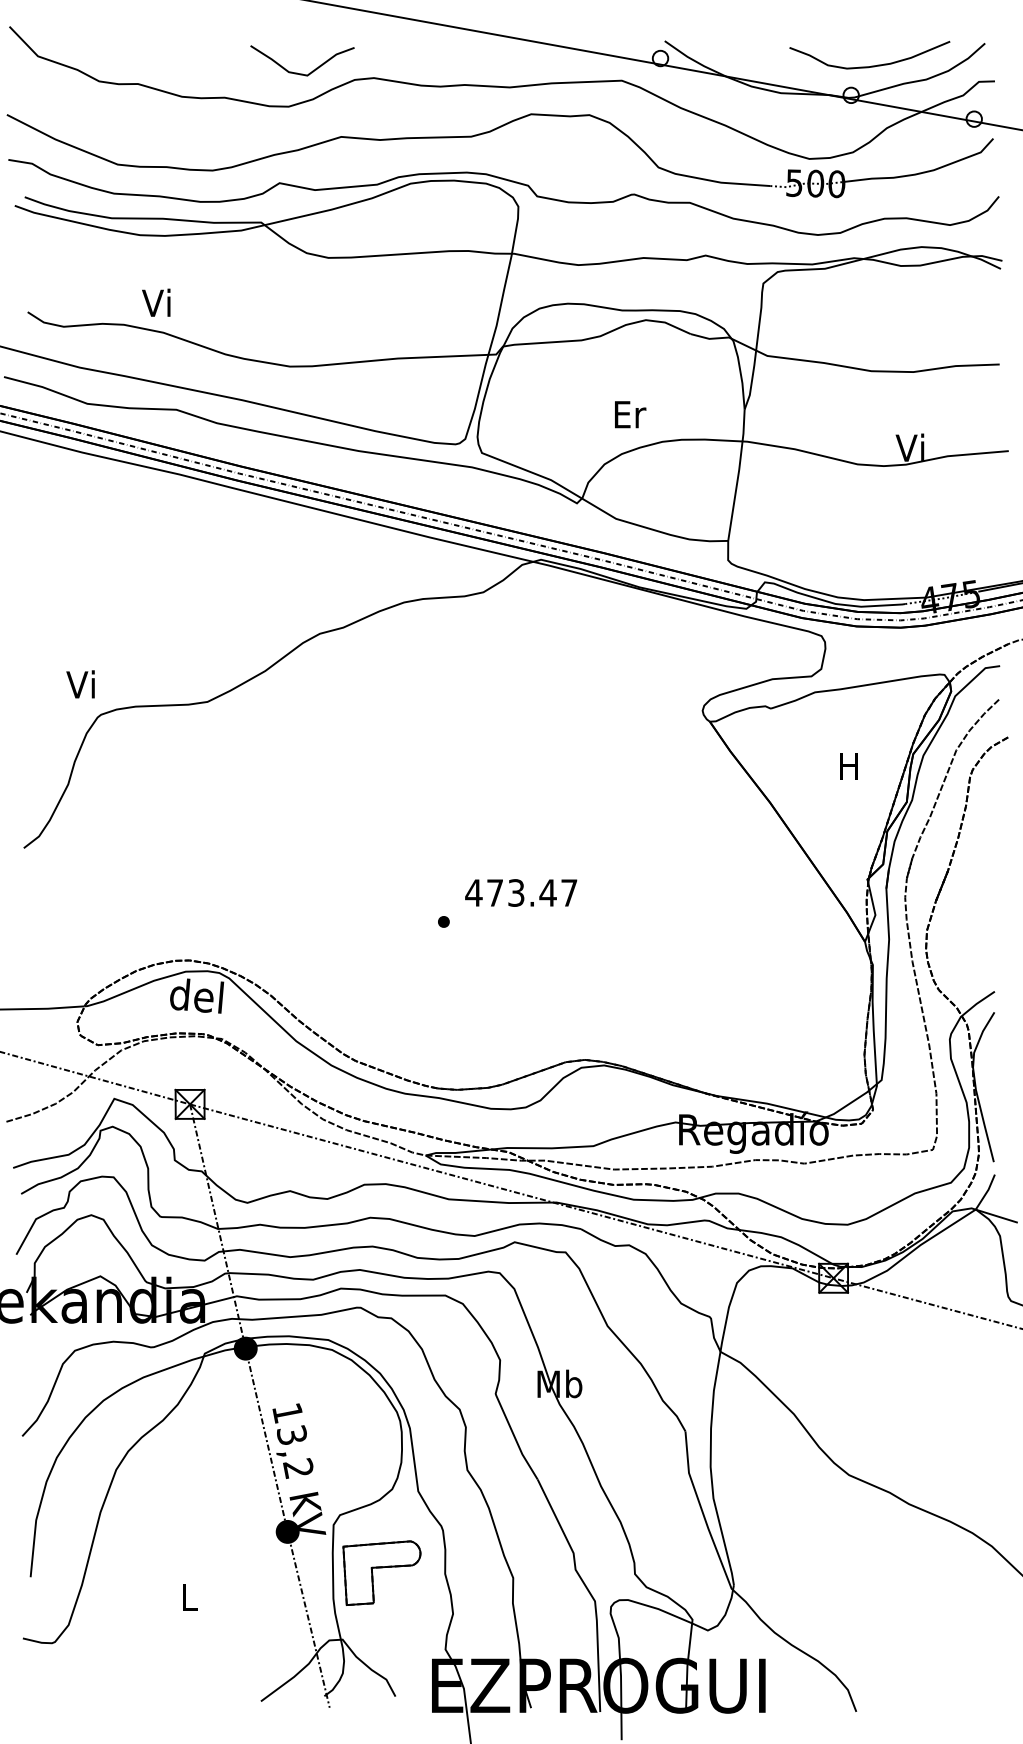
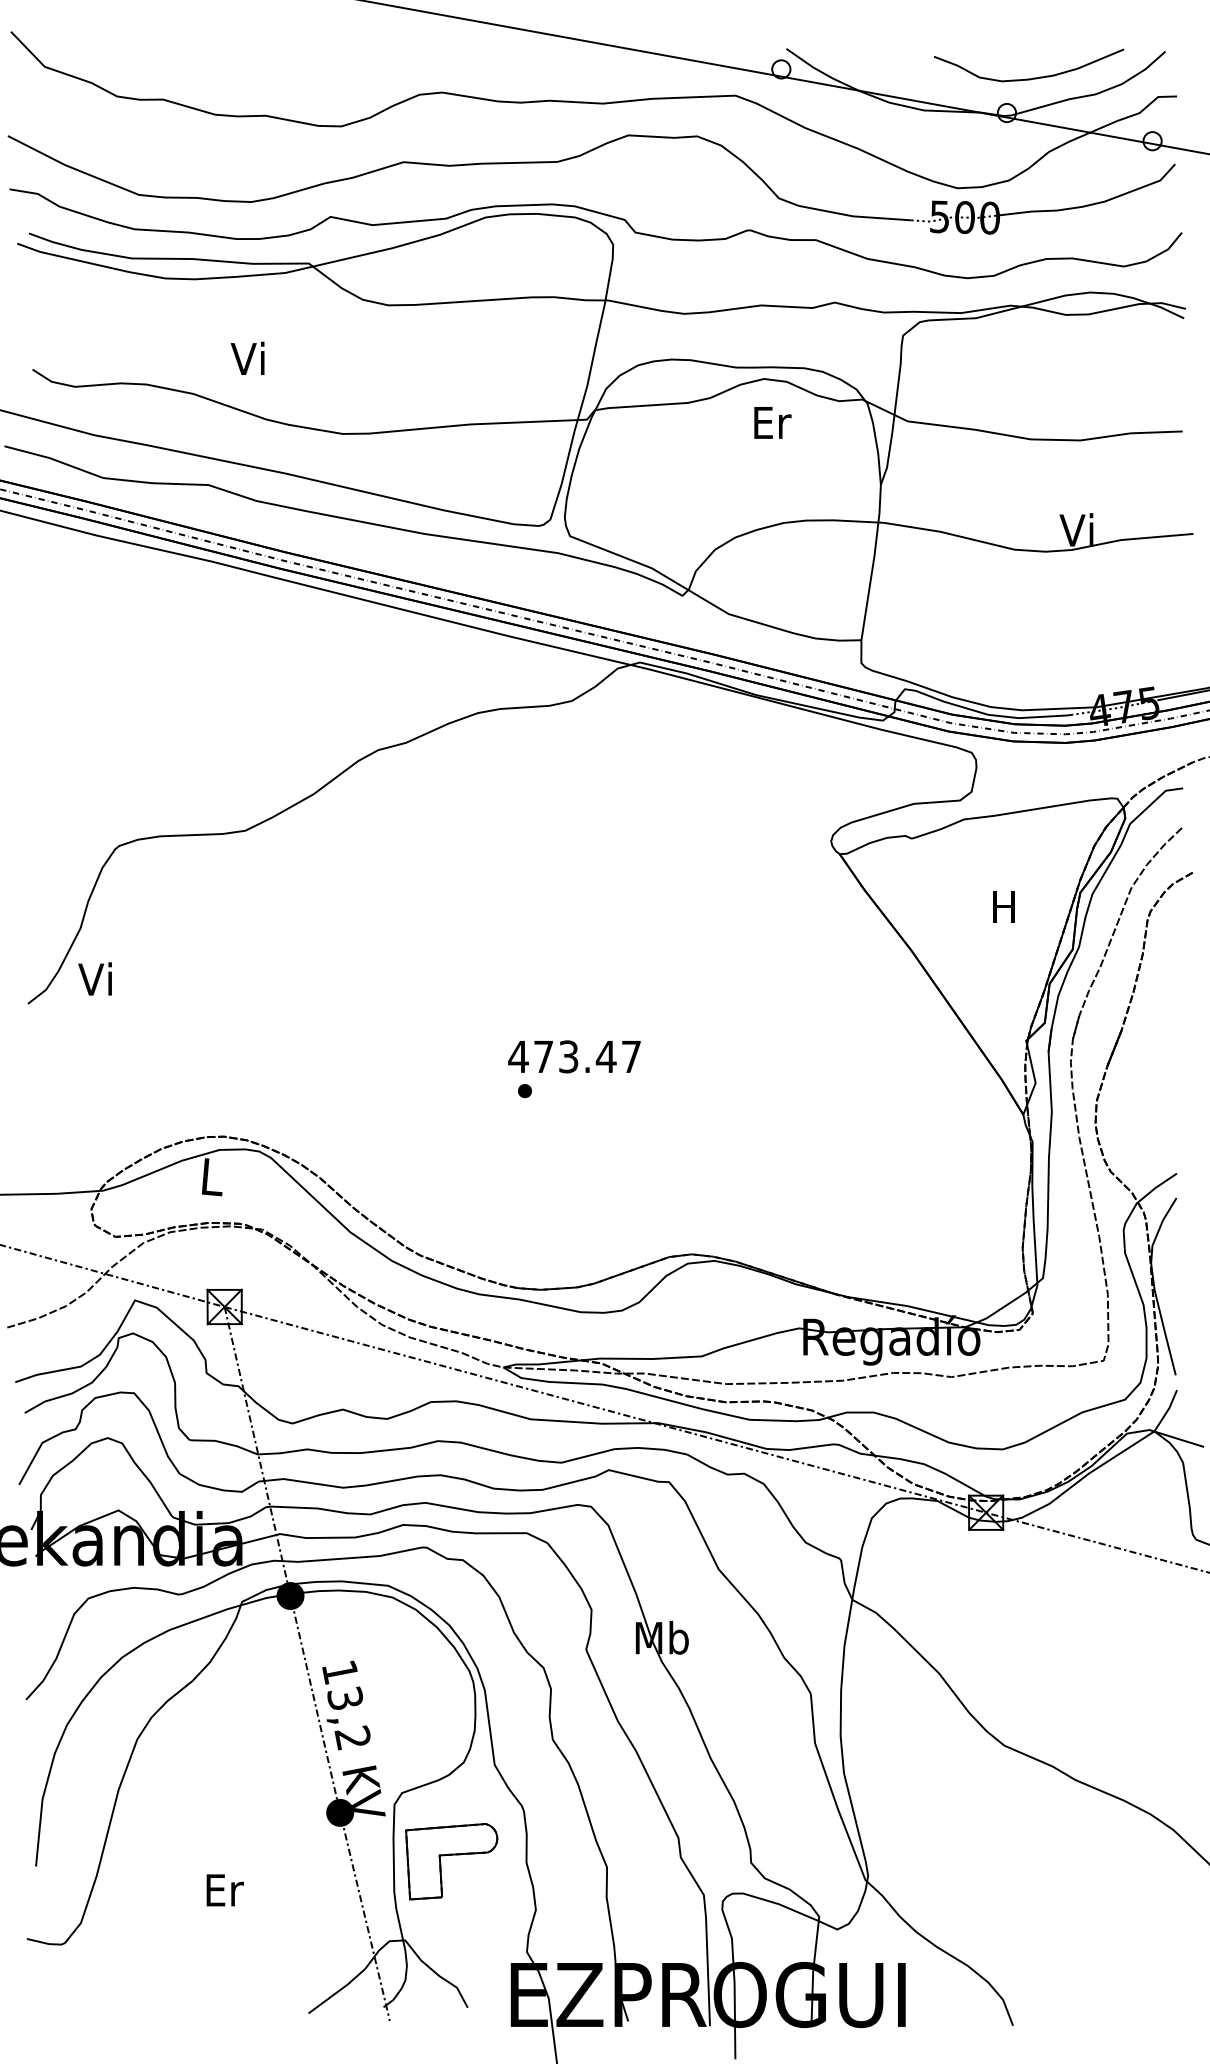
curve: (298, 72) -> (353, 86), removed
text: (156, 301) -> (247, 357), moved
text: (630, 414) -> (772, 422), moved
text: (80, 683) -> (94, 978), moved
text: (521, 892) -> (574, 1056), moved
text: (196, 995) -> (232, 1178), del -> L
text: (189, 1597) -> (224, 1890), L -> Er

